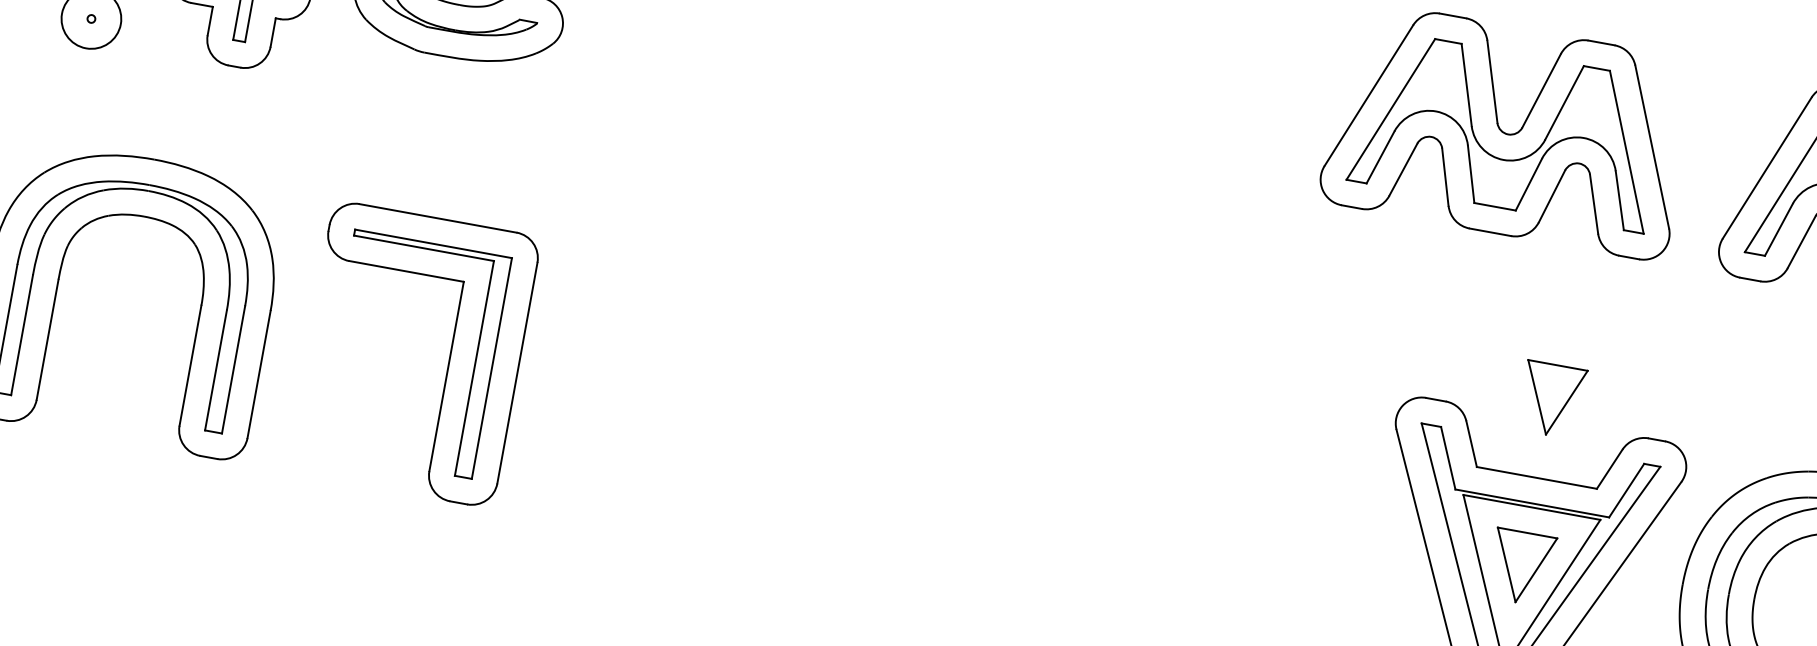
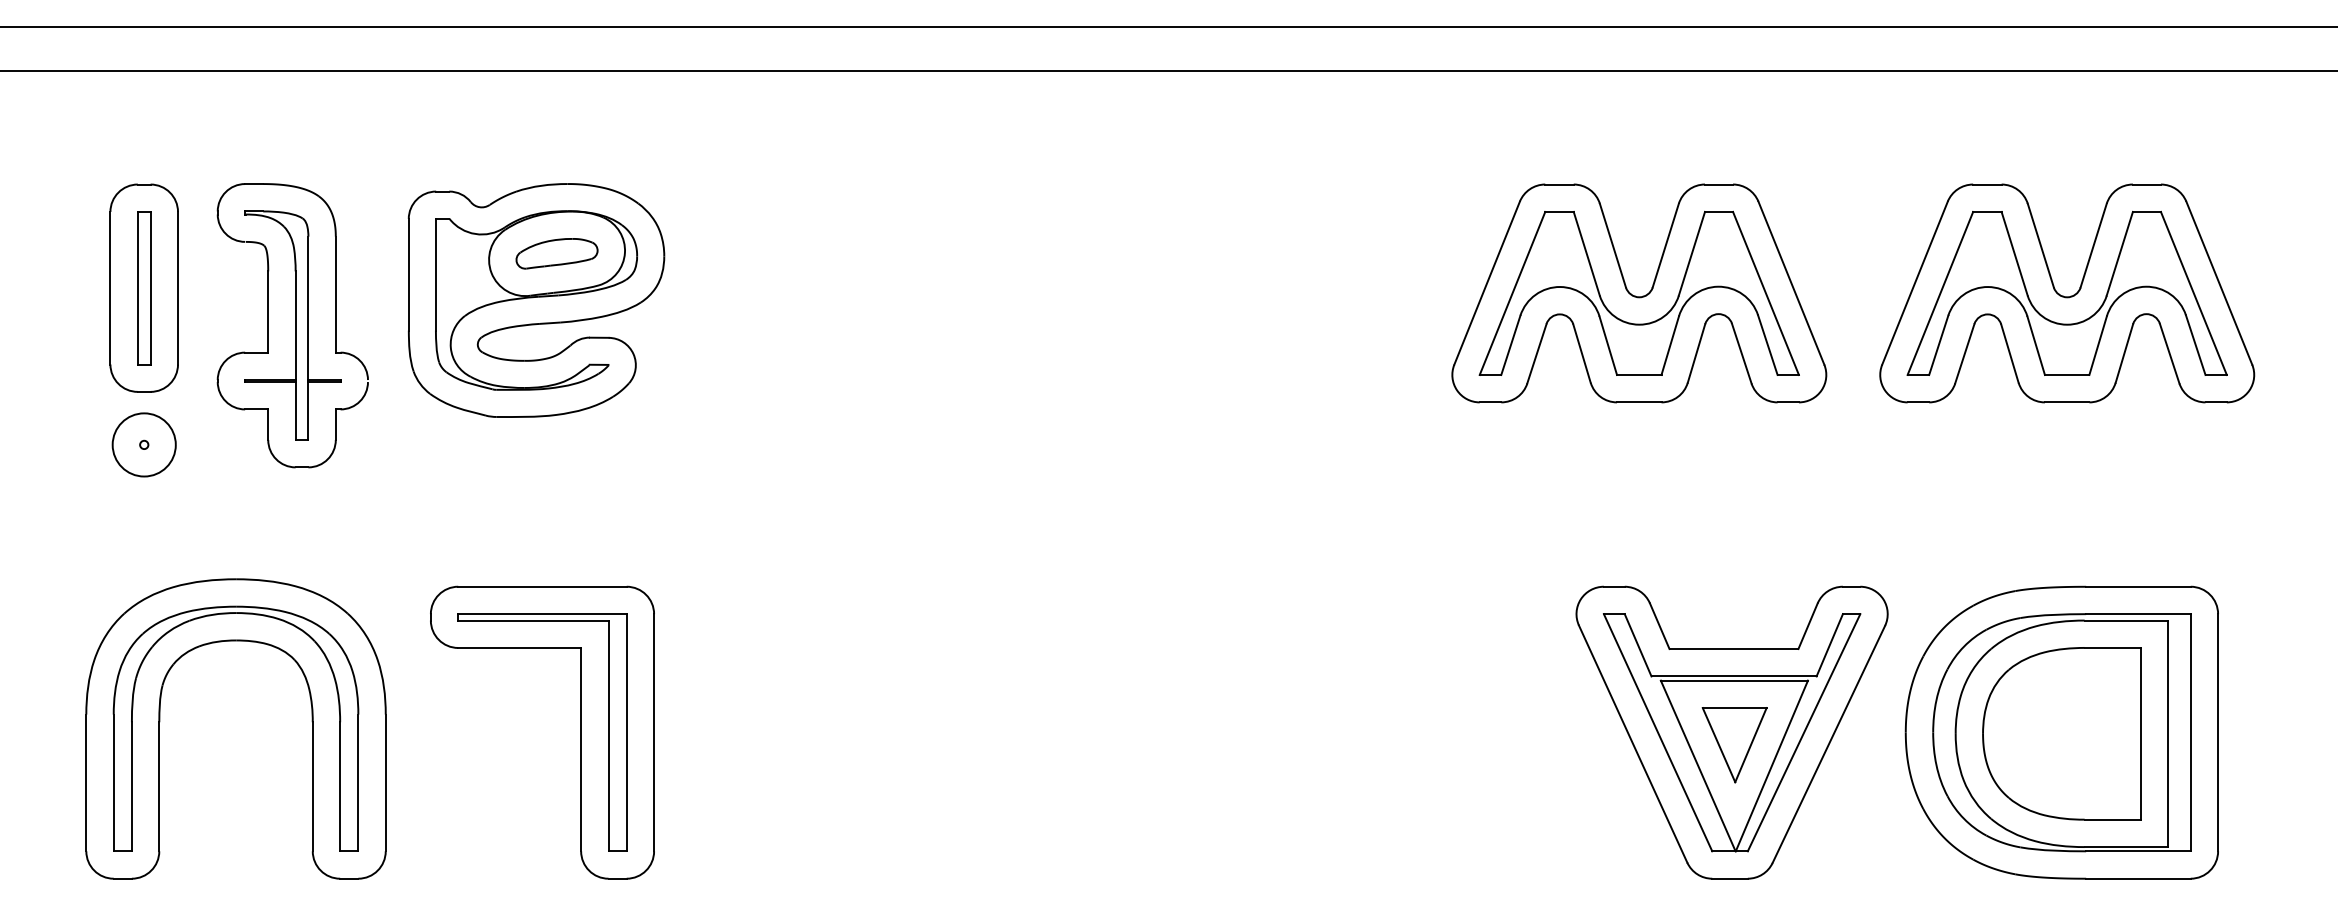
part: (1551, 400) -> (1734, 565), removed

